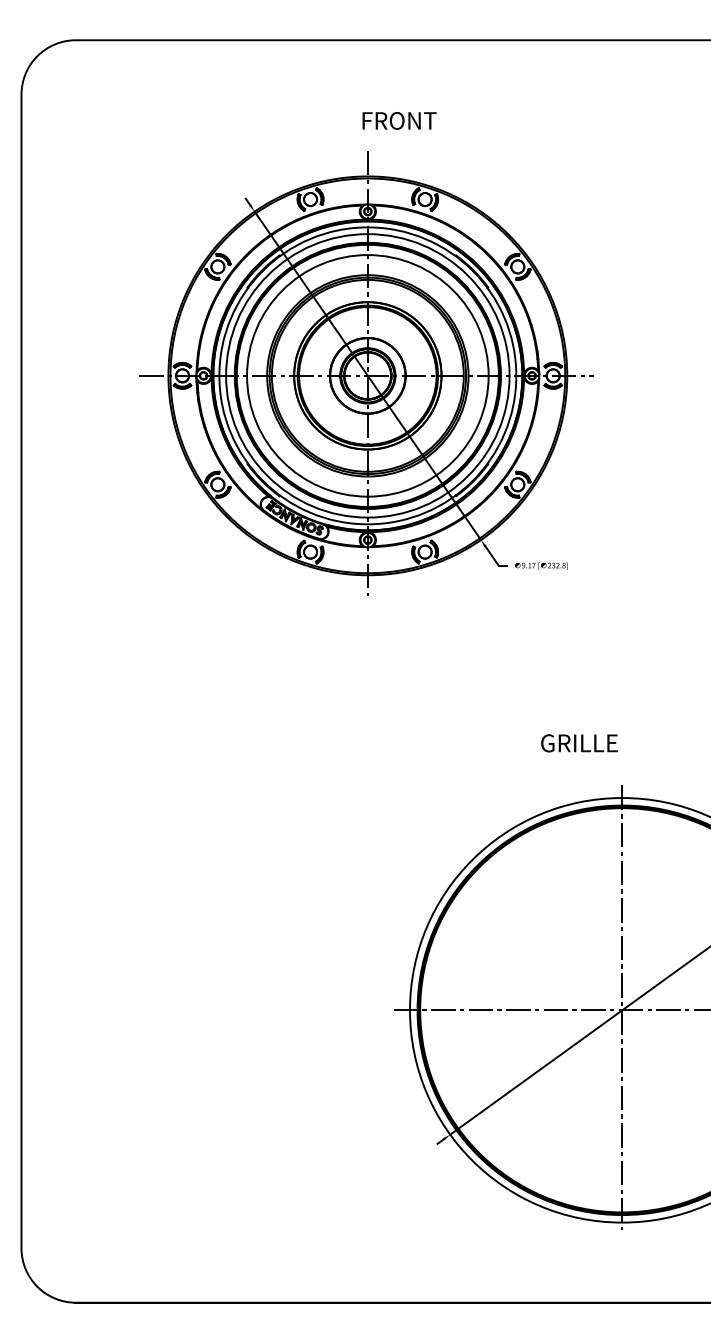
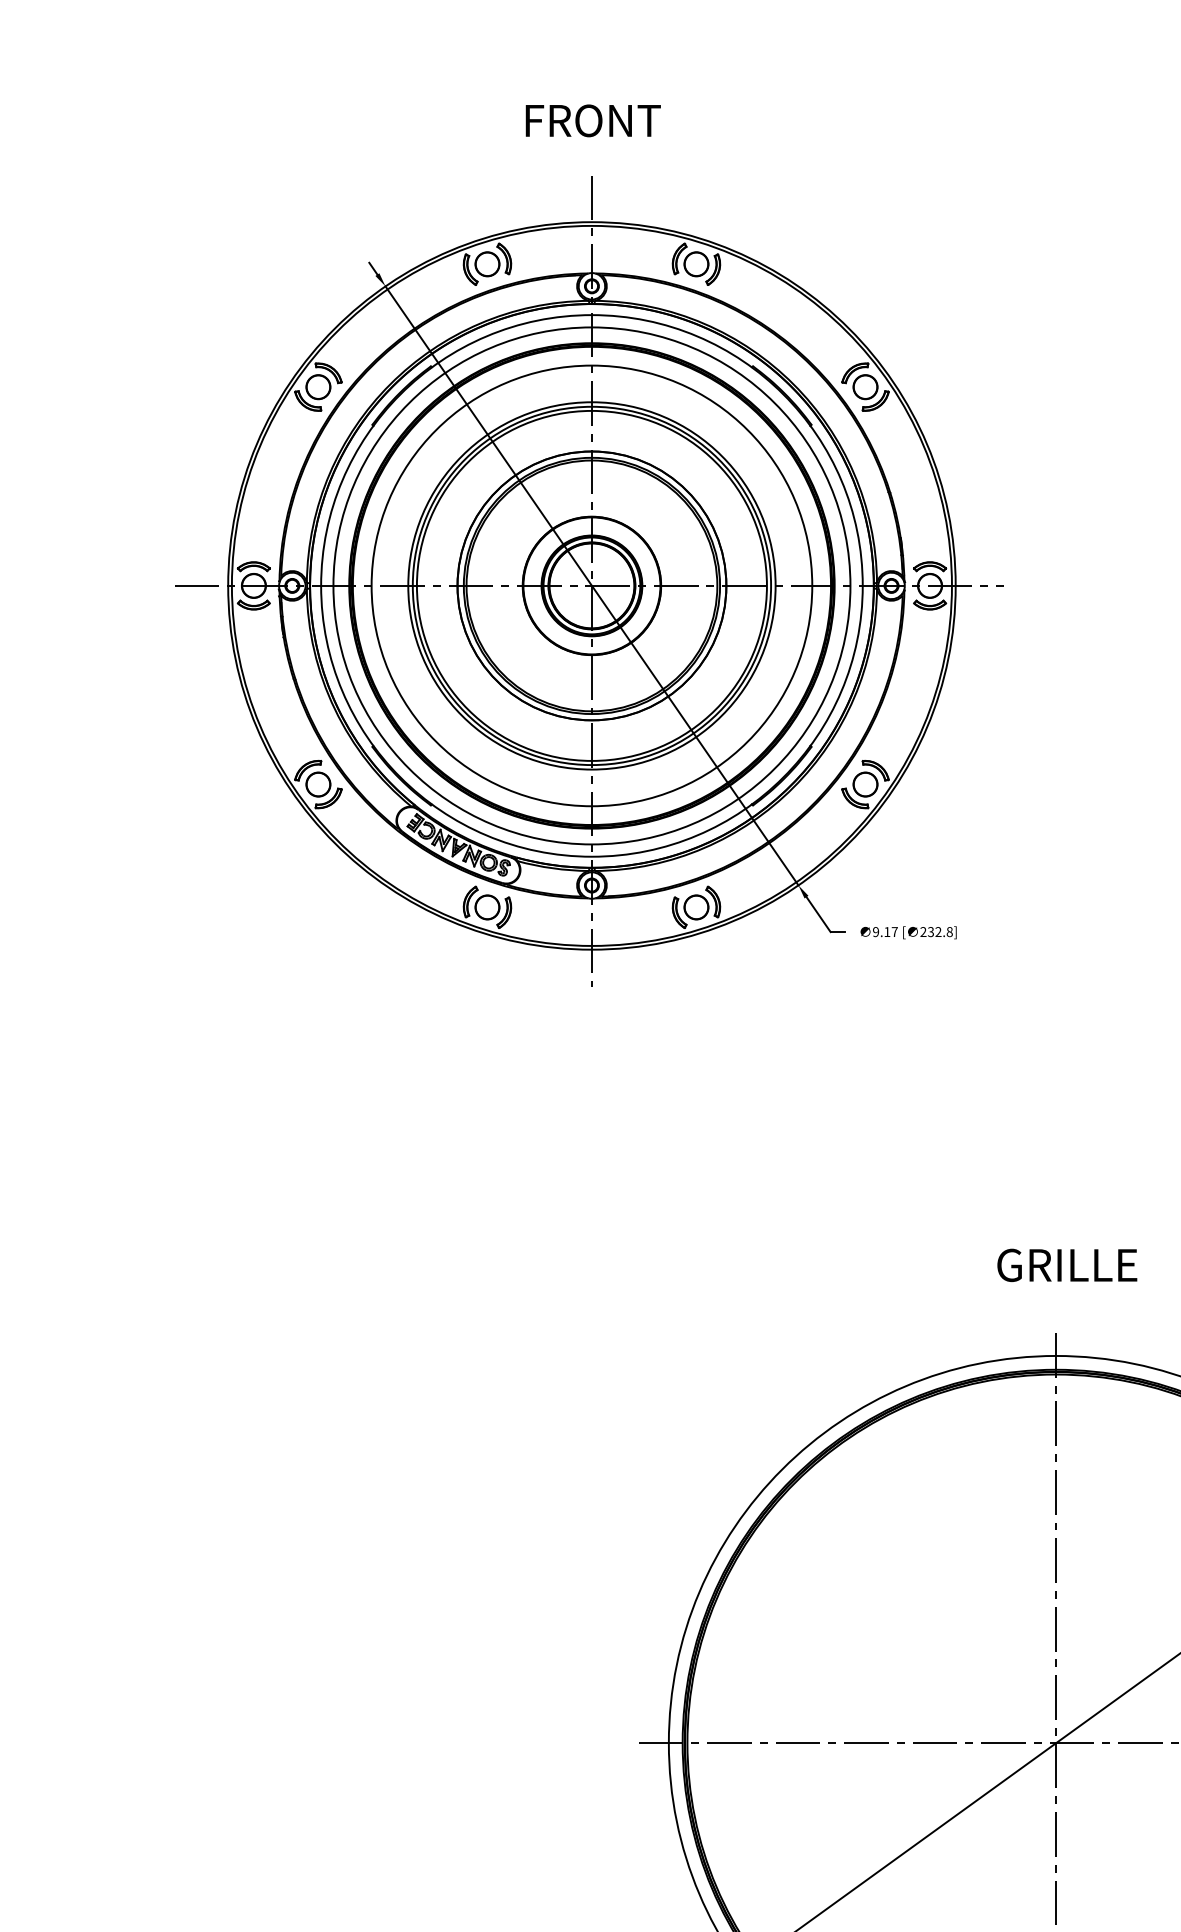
text: (399, 120) -> (593, 120), moved
text: (579, 743) -> (1067, 1265), moved

